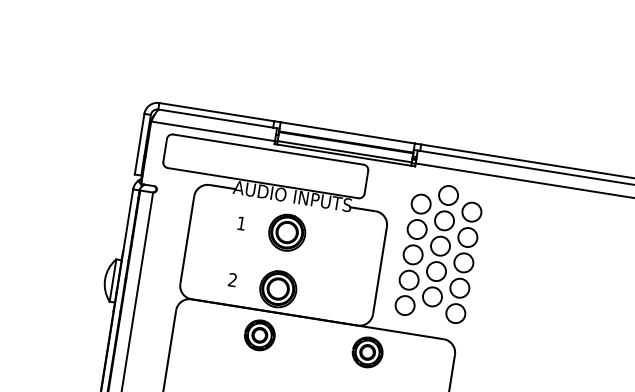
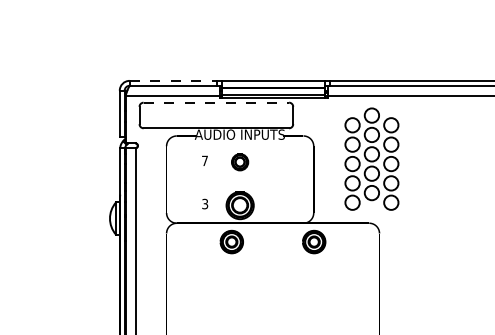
line: (216, 111) -> (173, 80), solid -> dashed
line: (268, 149) -> (216, 102), solid -> dashed
text: (240, 222) -> (204, 160), 1 -> 7
part: (286, 231) -> (239, 161), size x0.6
part: (439, 251) -> (371, 158), moved
text: (233, 280) -> (205, 204), 2 -> 3

